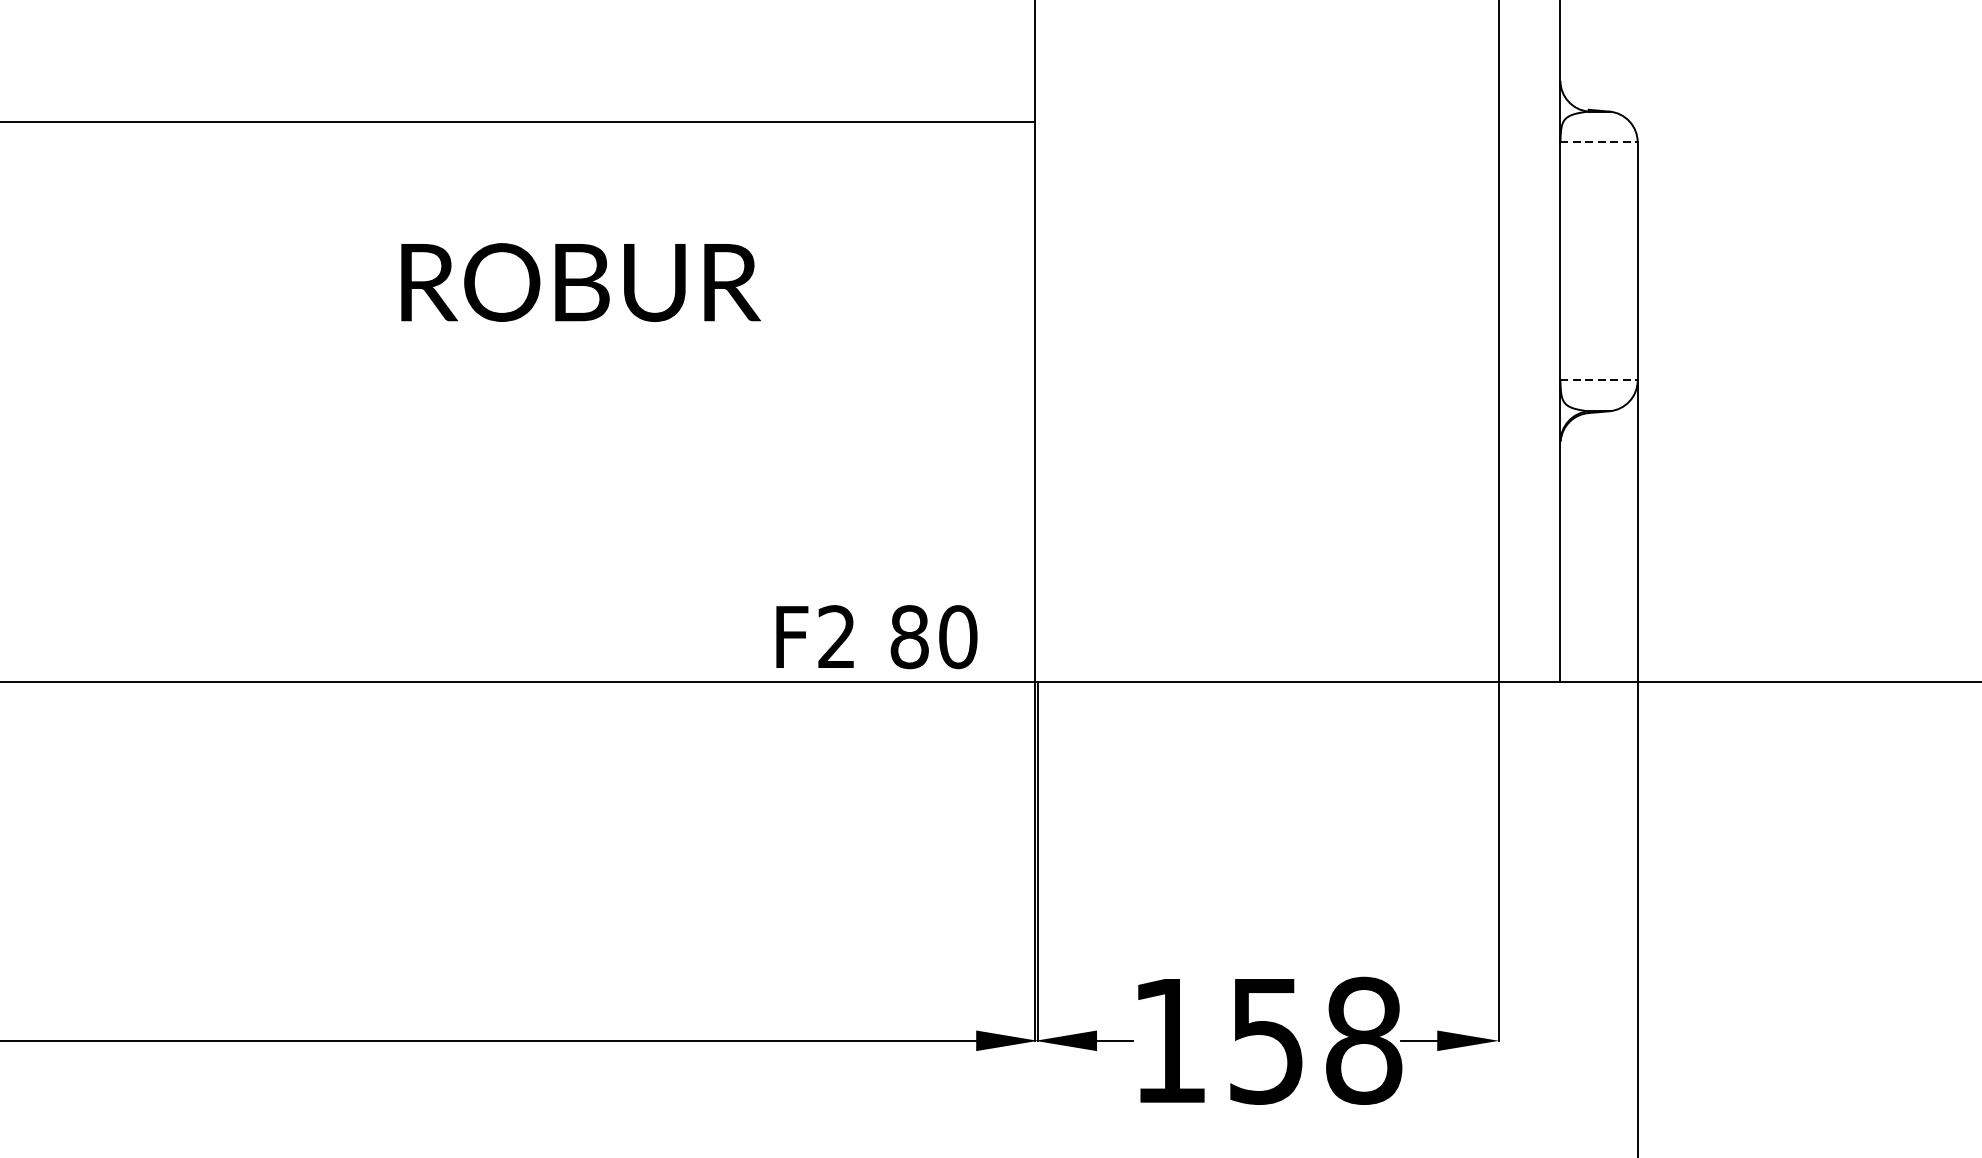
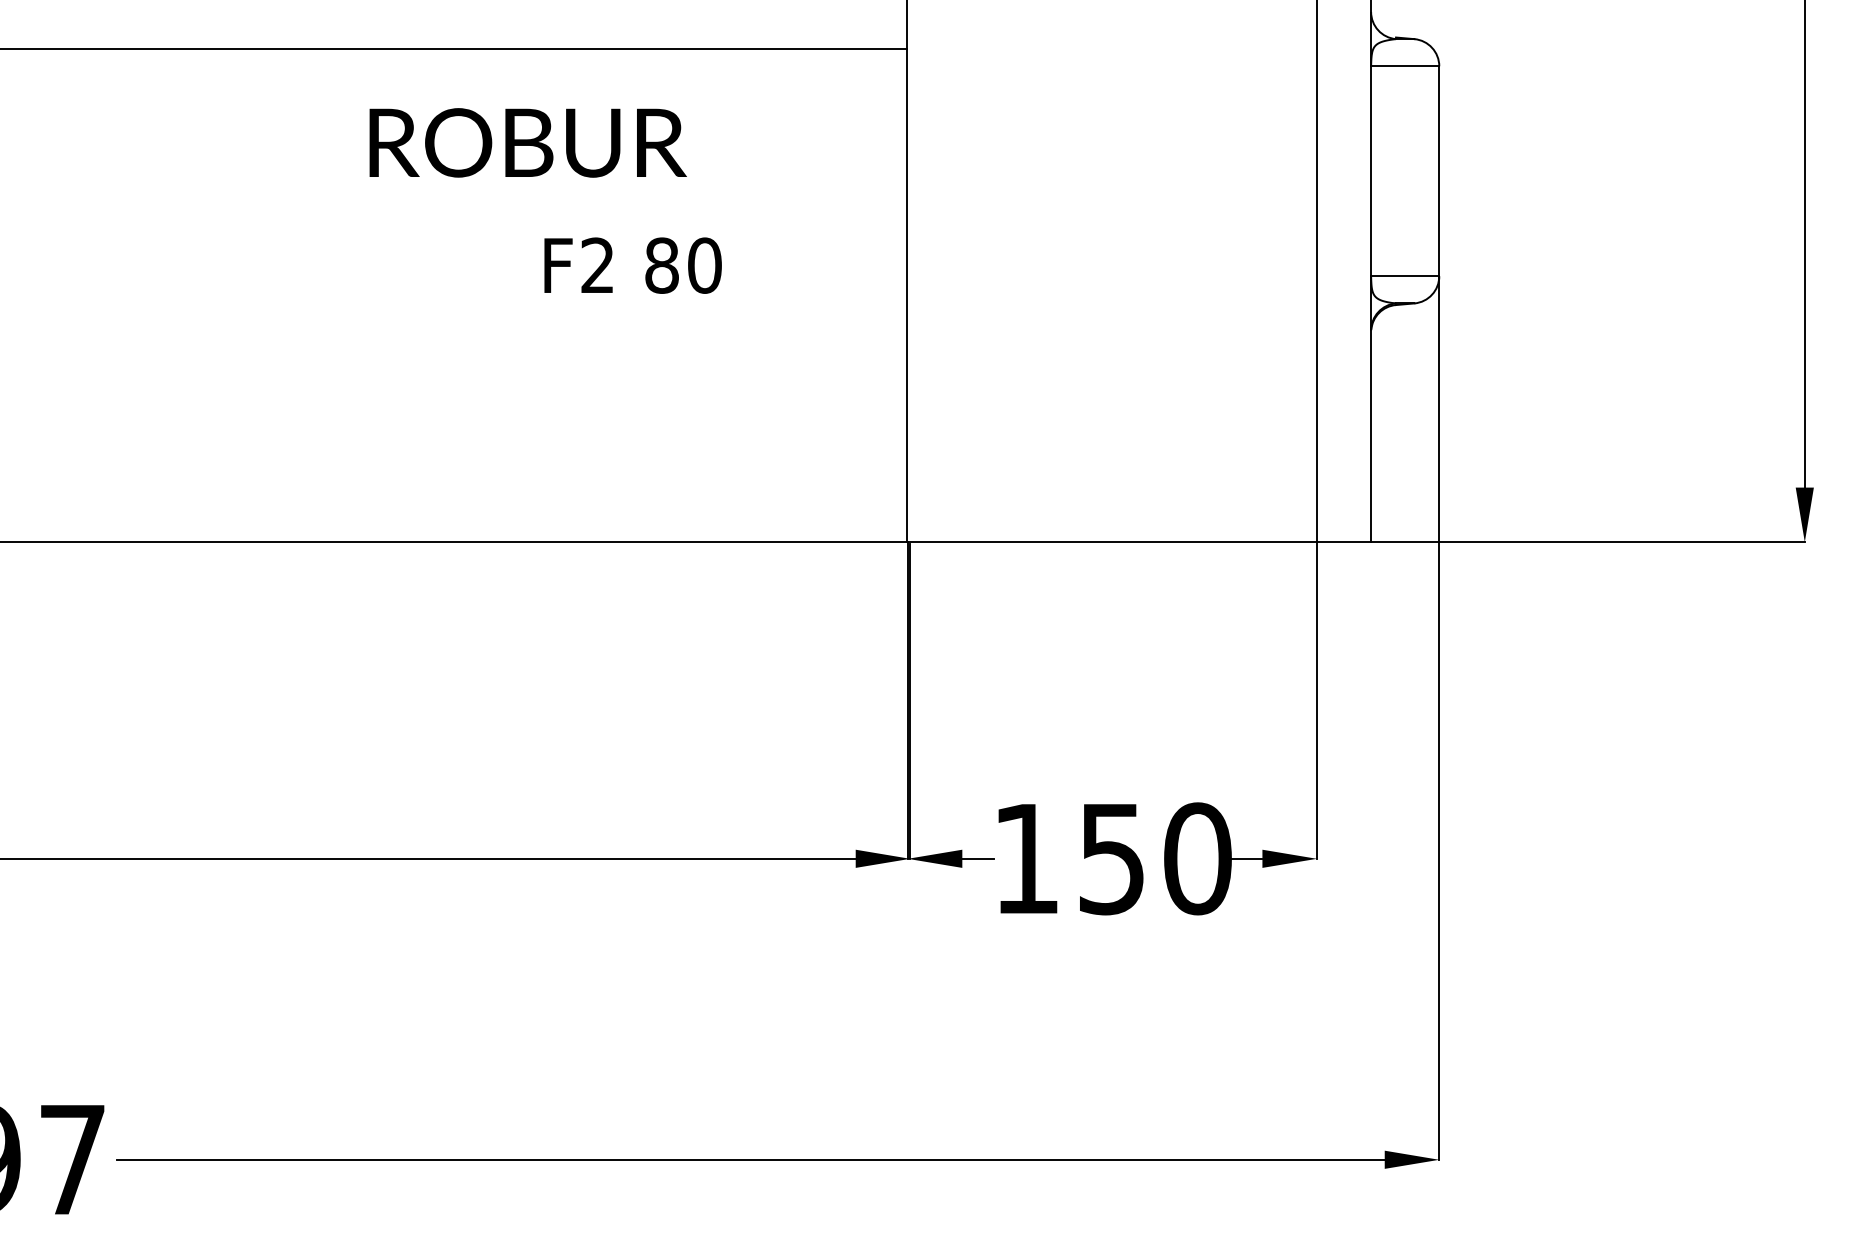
line: (1599, 142) -> (1405, 66), dashed -> solid
text: (580, 282) -> (527, 142), moved
line: (1599, 380) -> (1405, 276), dashed -> solid
text: (876, 636) -> (632, 265), moved
text: (1363, 1040) -> (1197, 858), 158 -> 150

